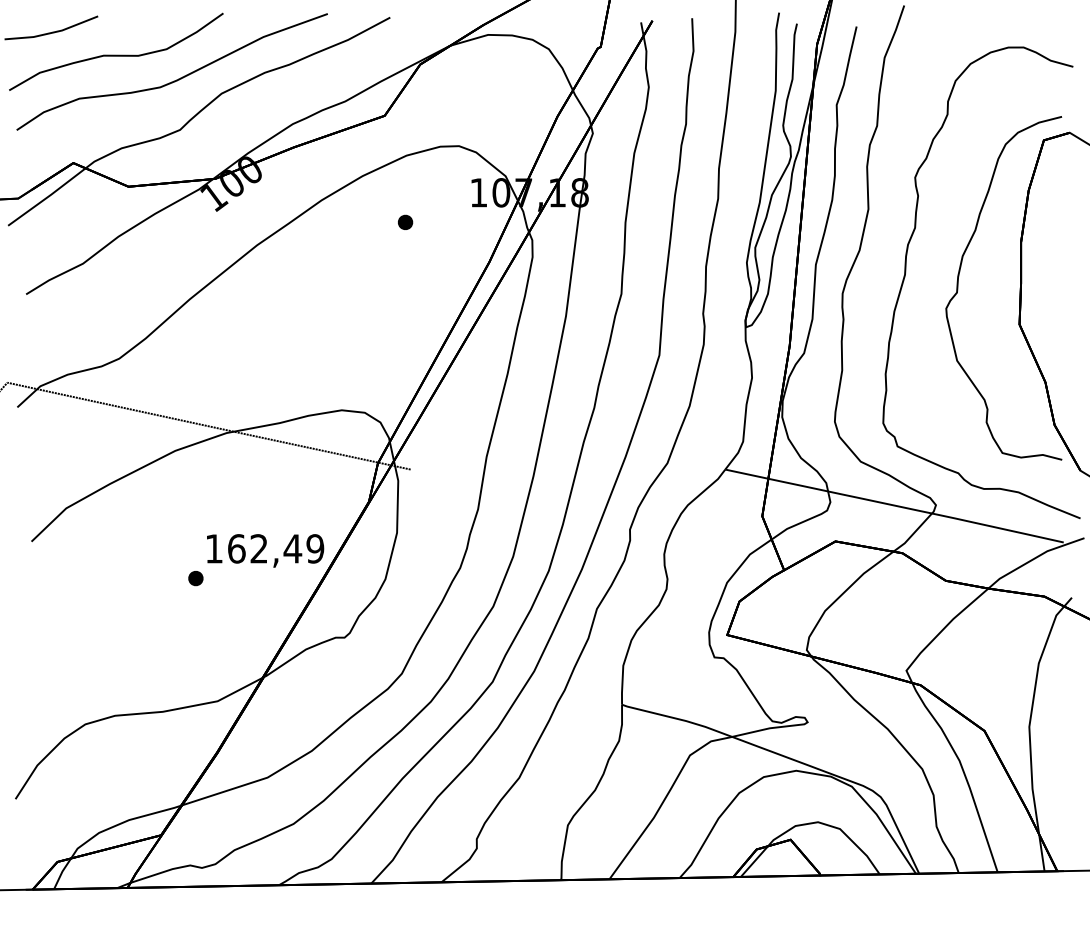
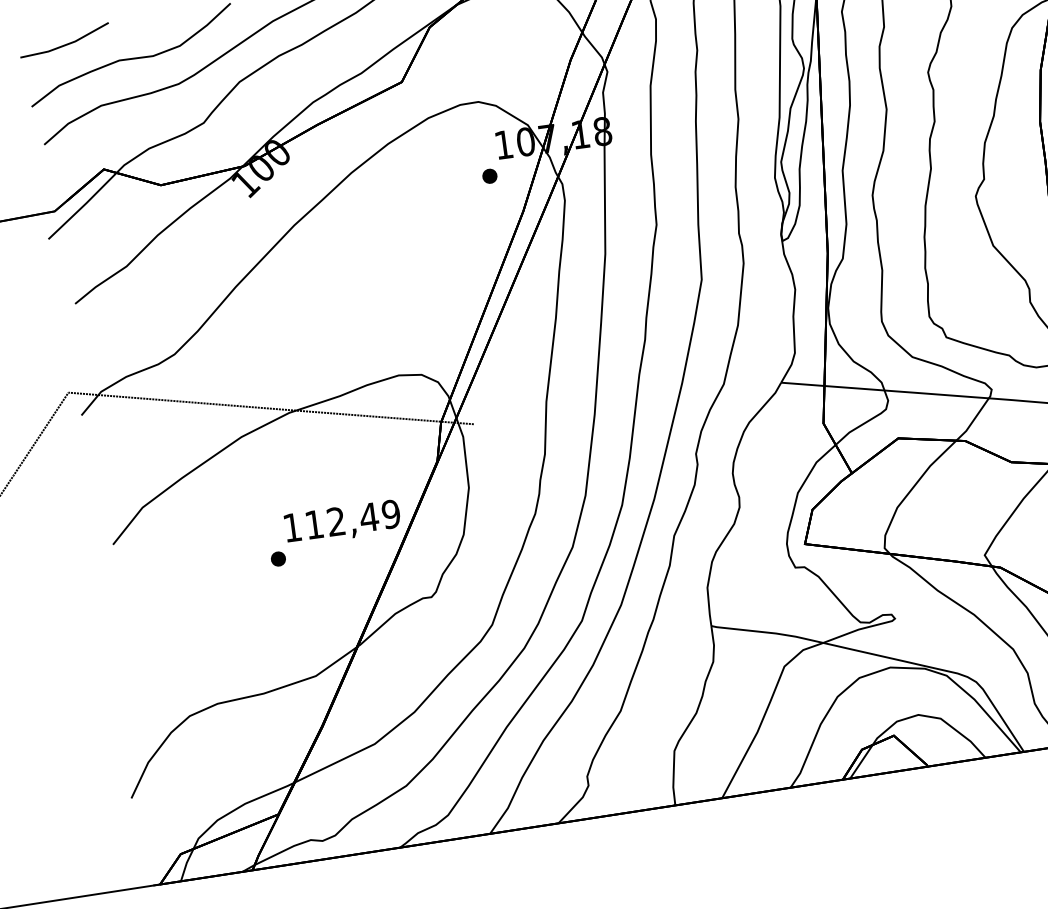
part: (405, 221) -> (489, 175), moved
text: (236, 548) -> (314, 524), 162,49 -> 112,49

